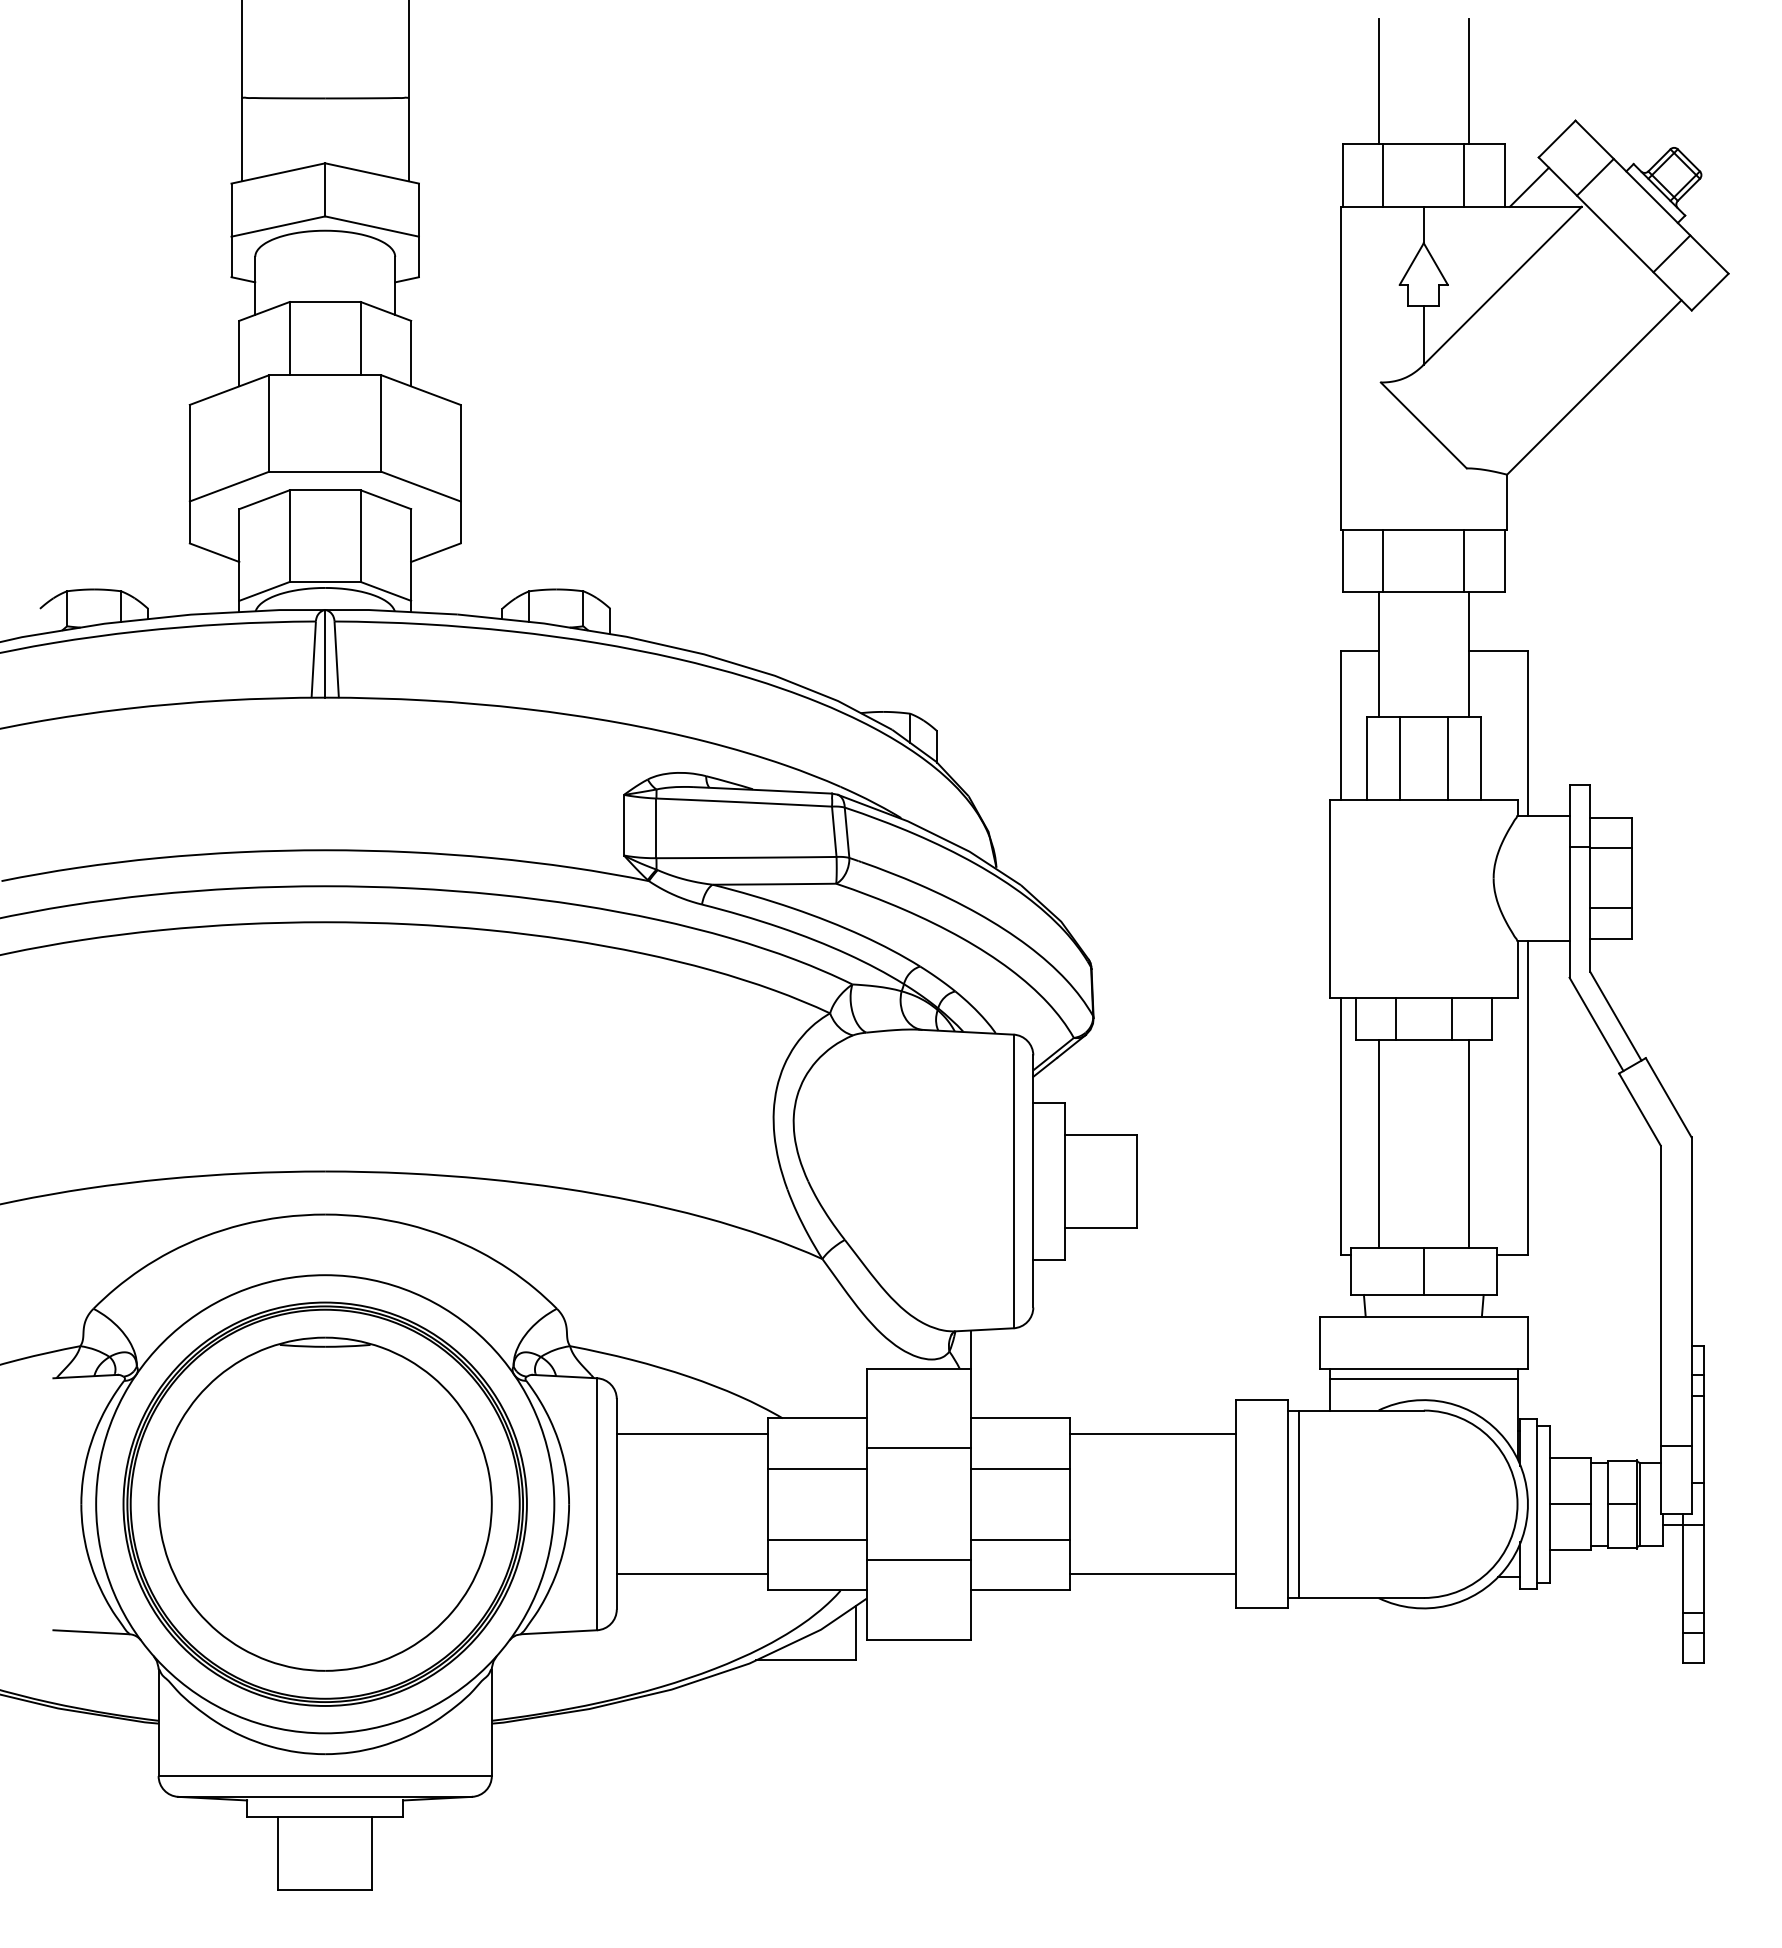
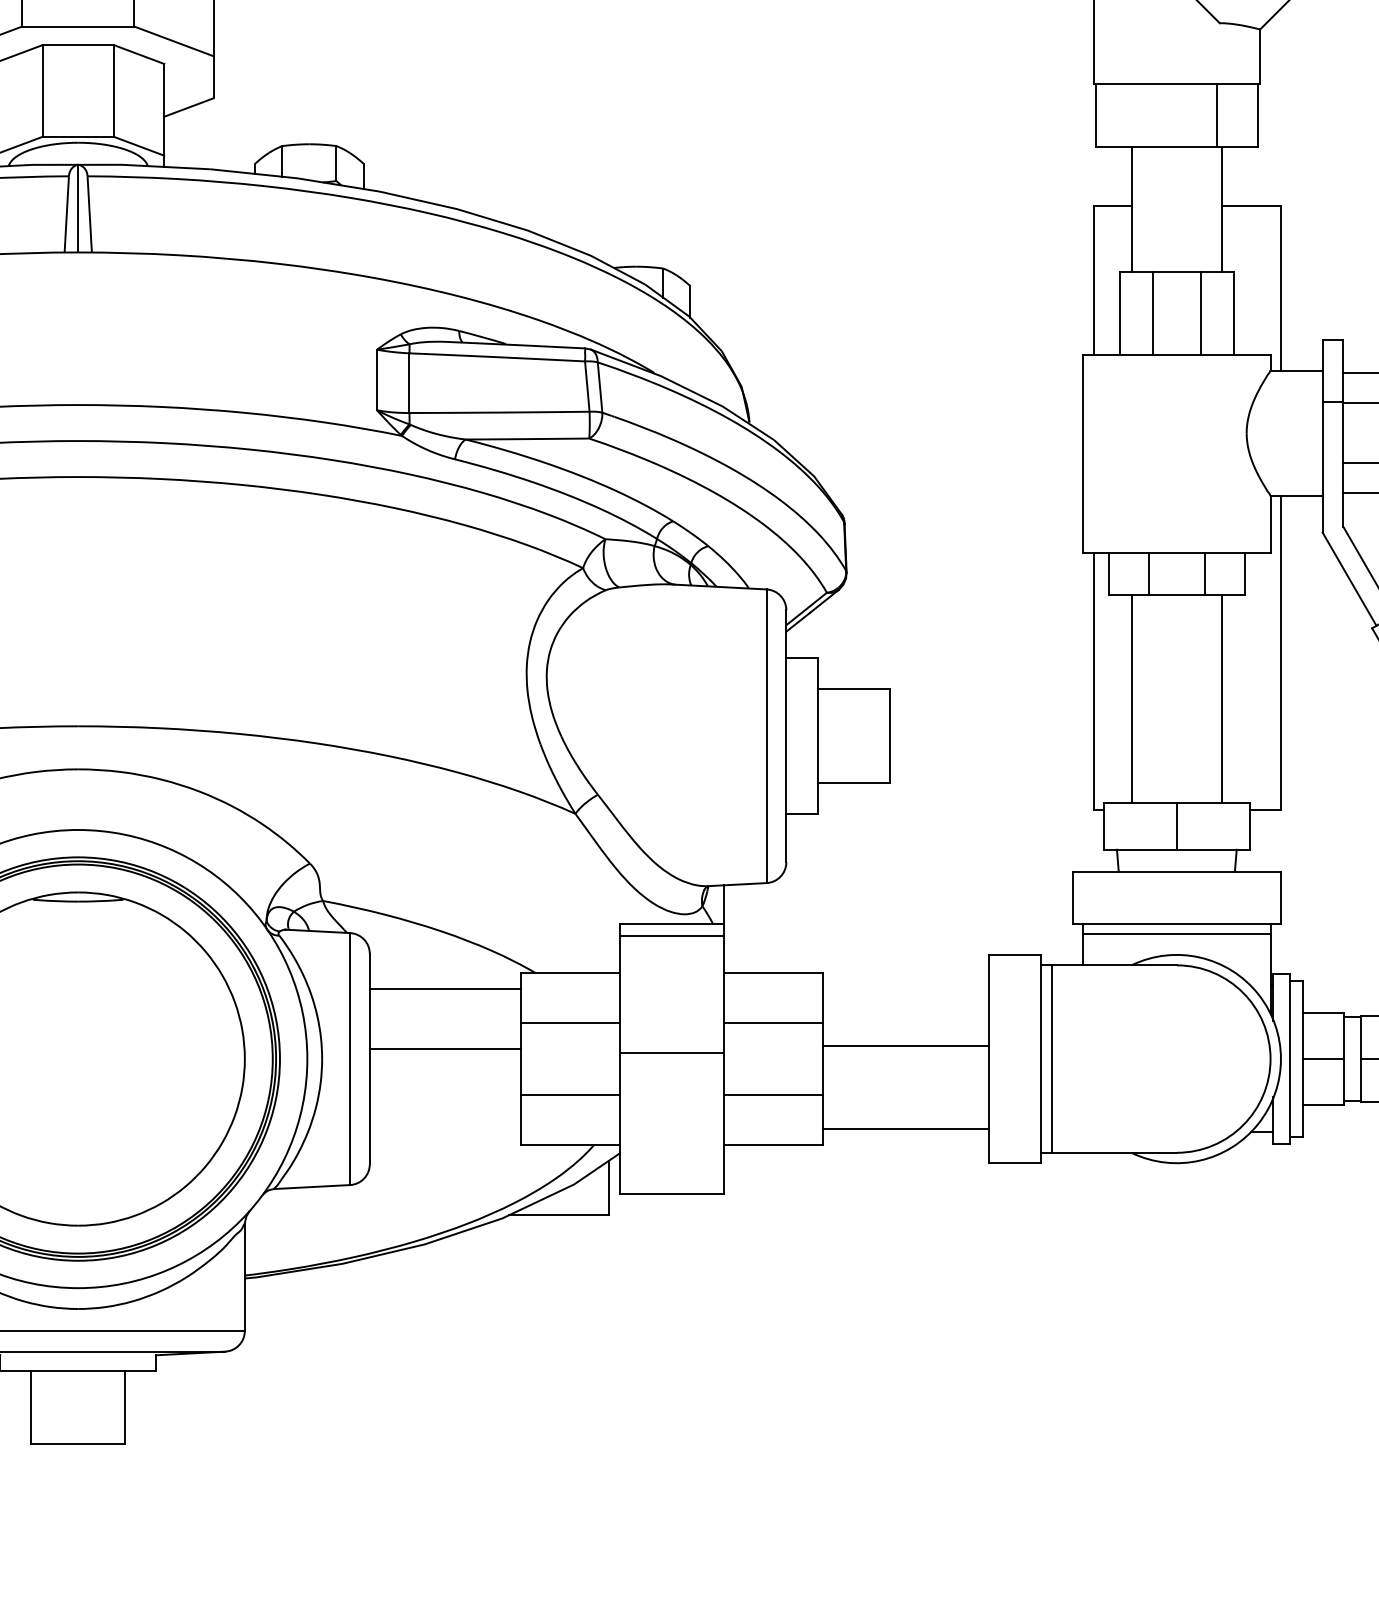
line: (1383, 560) -> (1136, 115), removed
line: (1152, 1434) -> (905, 1046), moved
line: (918, 1448) -> (671, 936), moved
line: (918, 1560) -> (671, 1053), moved
line: (691, 1574) -> (444, 1049), moved

